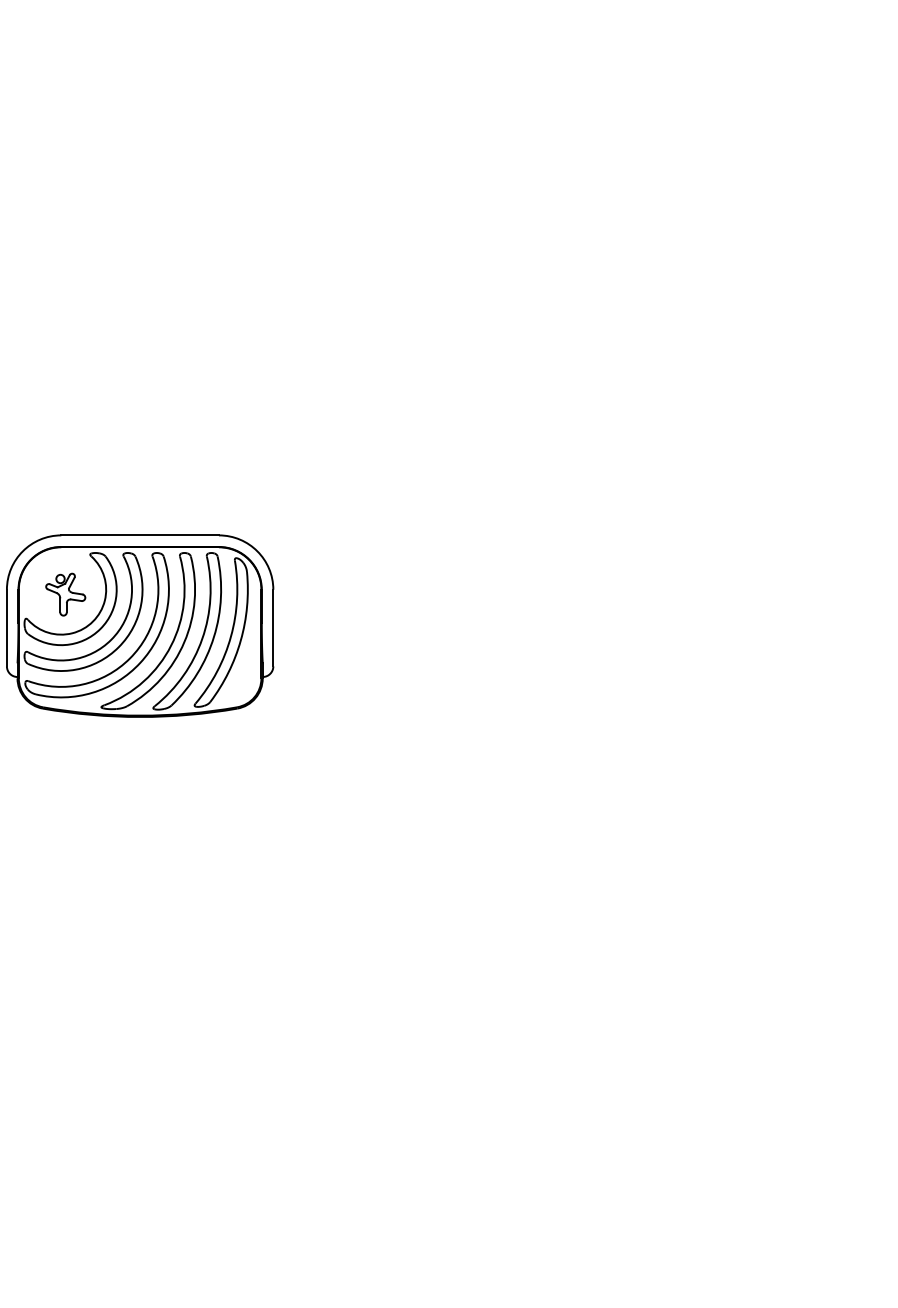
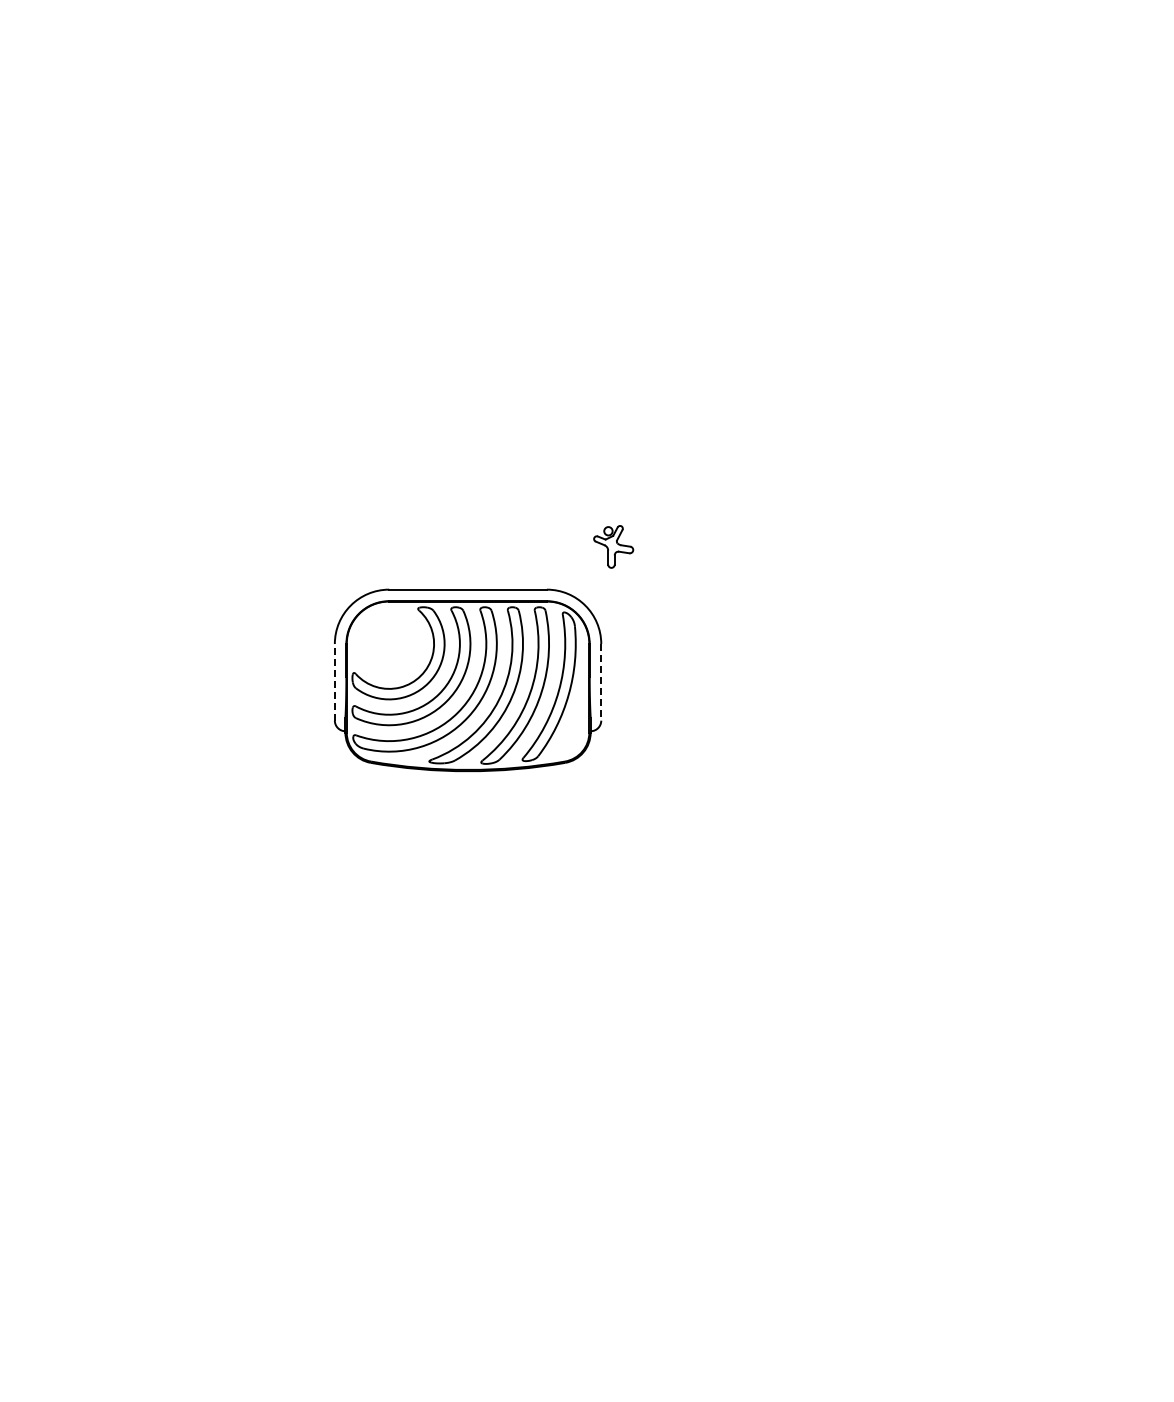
part: (65, 594) -> (613, 546), moved
line: (6, 627) -> (334, 681), solid -> dashed
line: (273, 628) -> (601, 682), solid -> dashed

